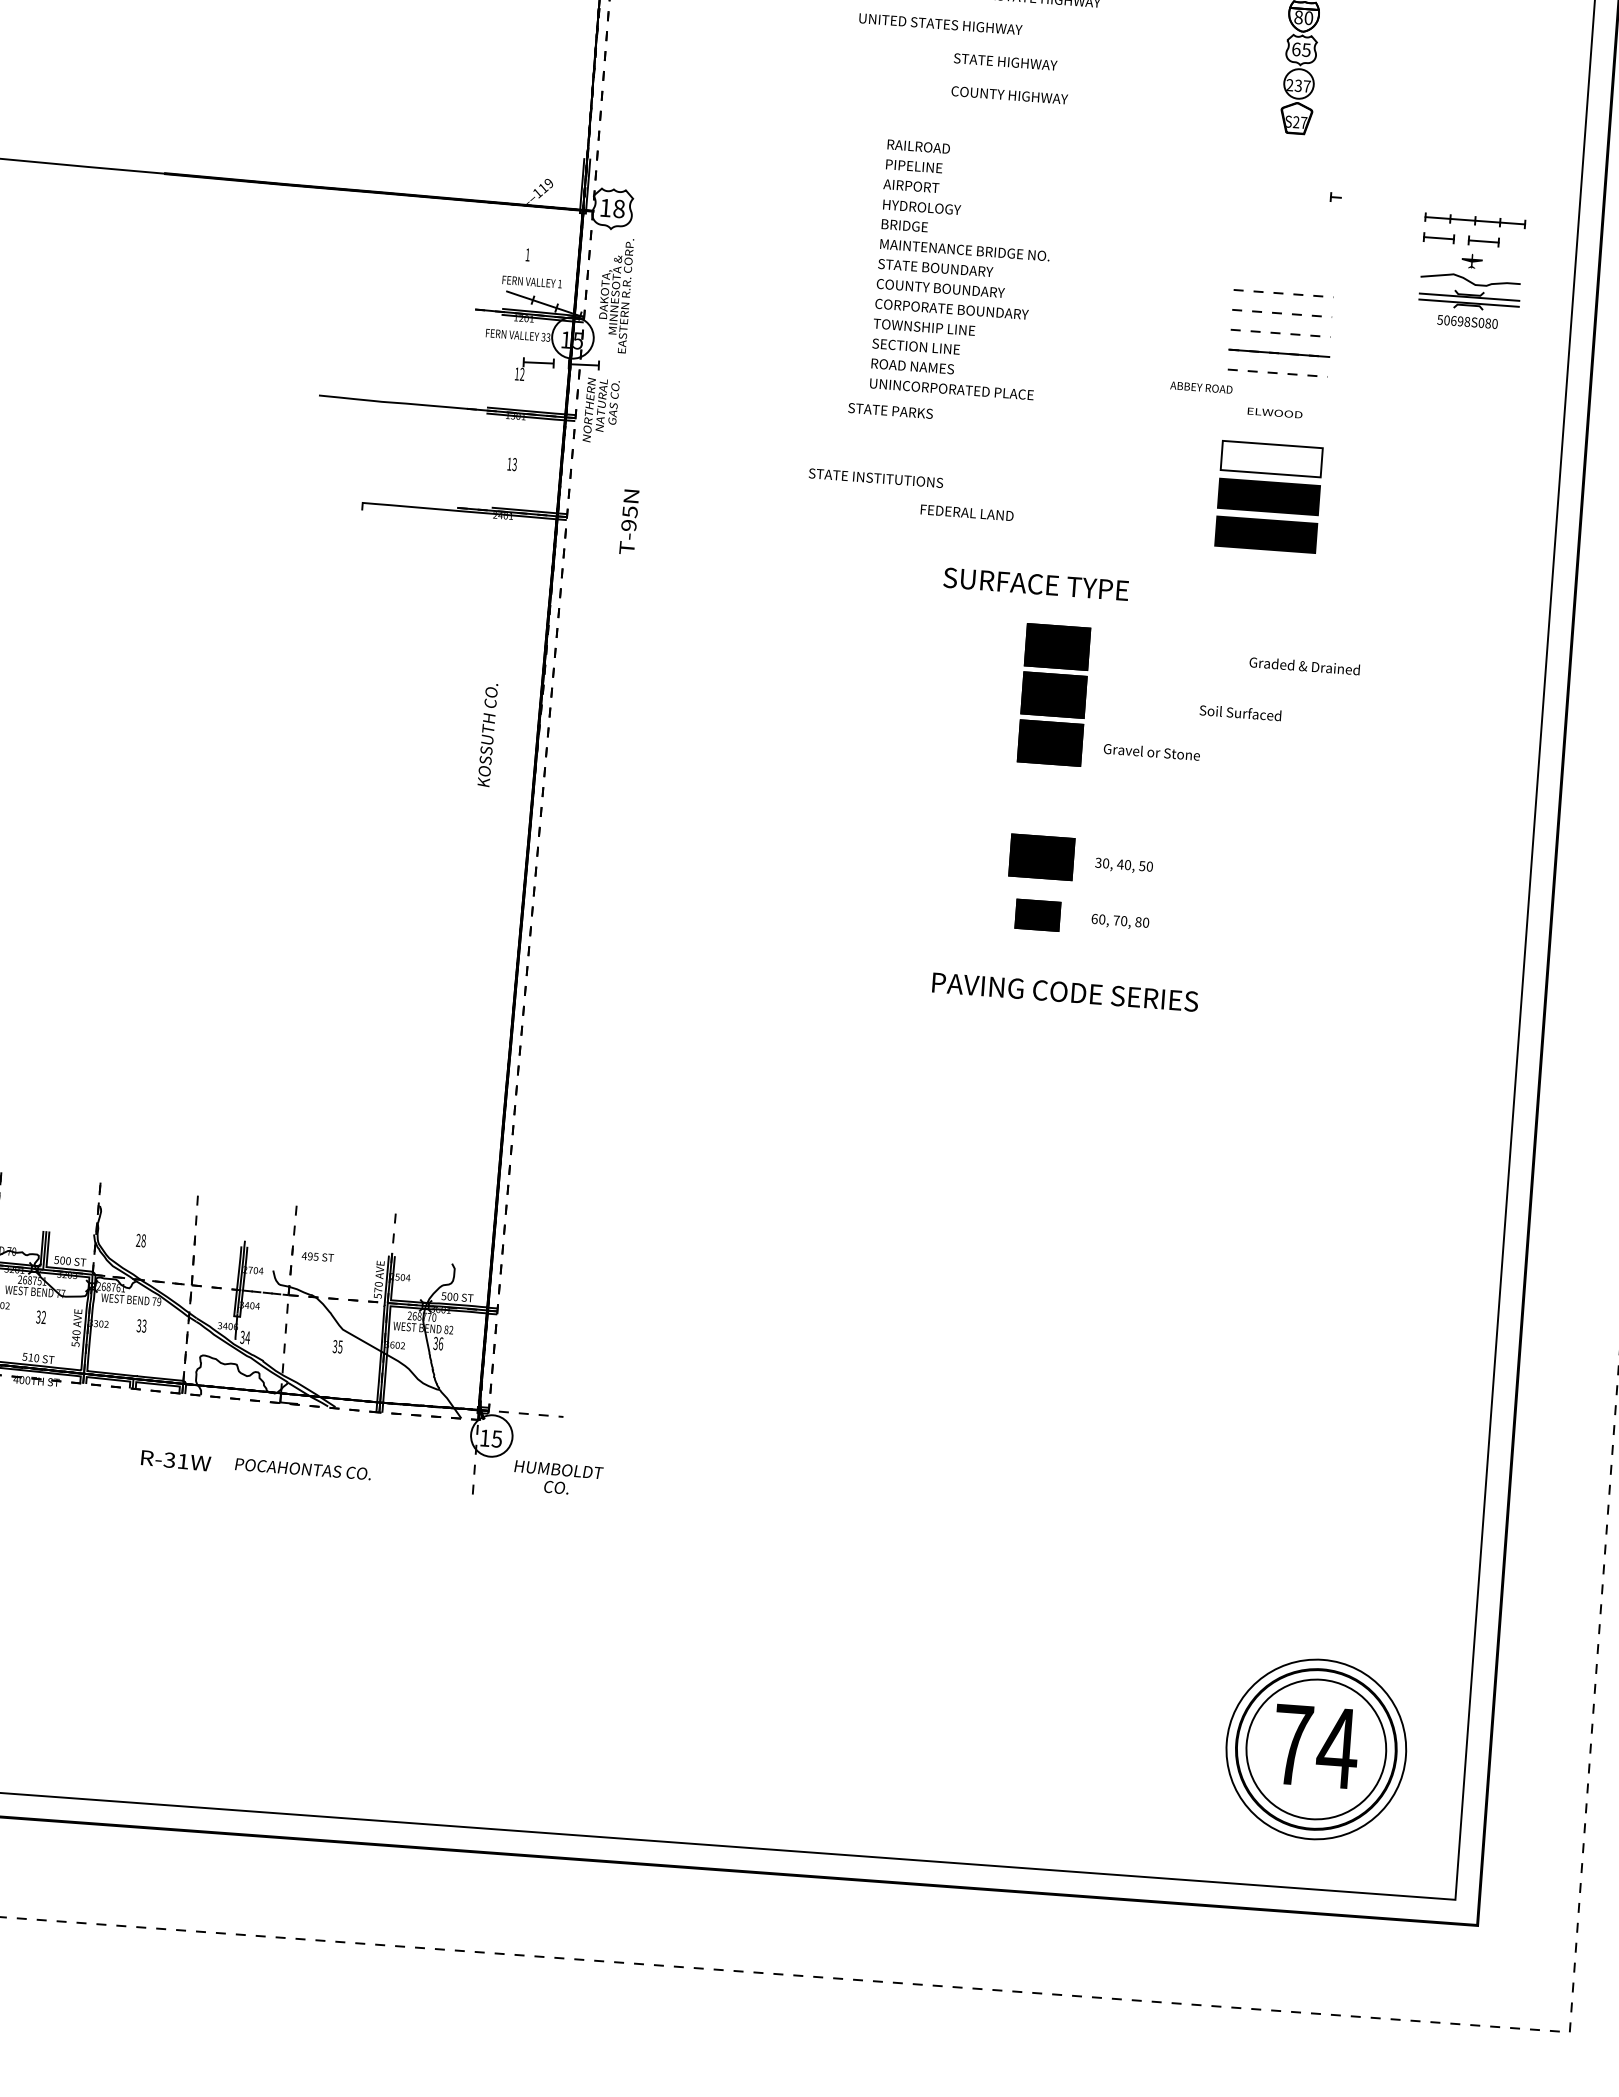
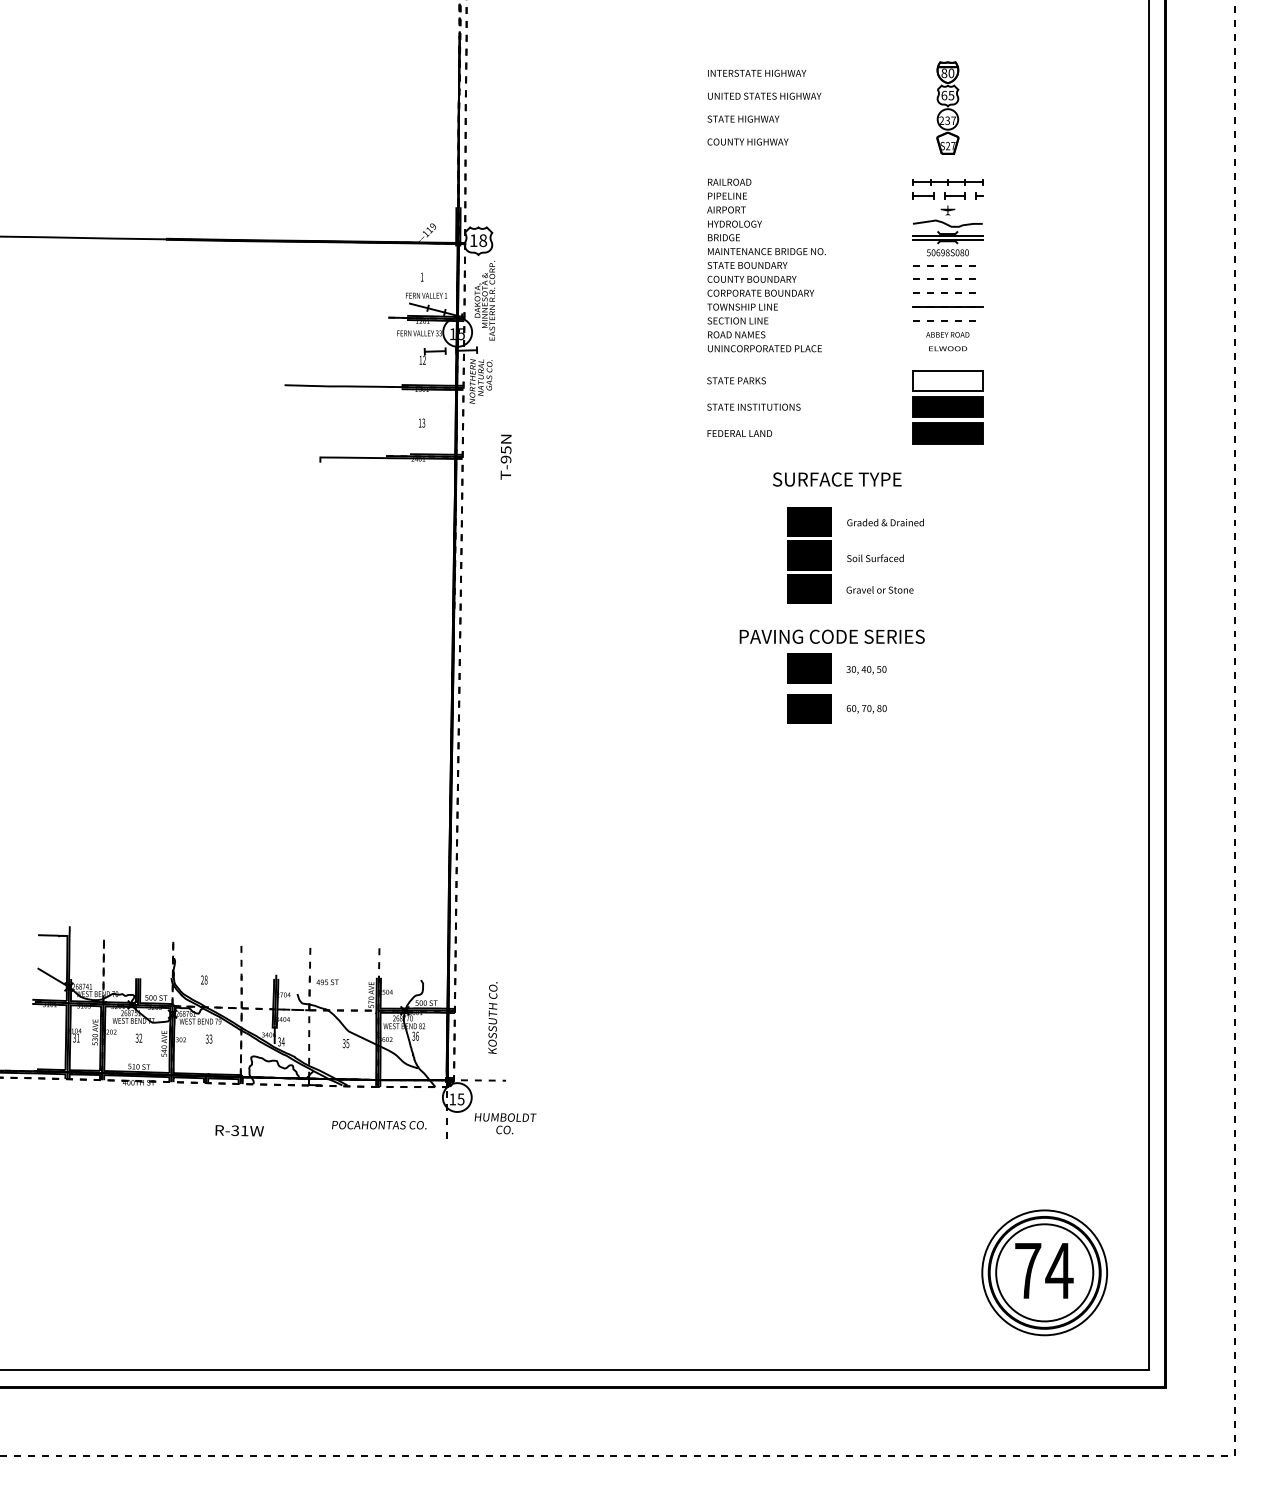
text: (940, 23) -> (764, 95), moved
text: (962, 270) -> (766, 265), moved
part: (1470, 271) -> (947, 217), moved
text: (1201, 387) -> (947, 334), moved
text: (890, 410) -> (736, 380), moved
text: (875, 477) -> (753, 406), moved
text: (1036, 584) -> (837, 479), moved
text: (1304, 665) -> (885, 522), moved
text: (1240, 713) -> (875, 558), moved
text: (487, 734) -> (492, 1017), moved
part: (1038, 914) -> (809, 708), size x1.43
text: (1064, 991) -> (831, 636), moved
text: (303, 1468) -> (379, 1124), moved

